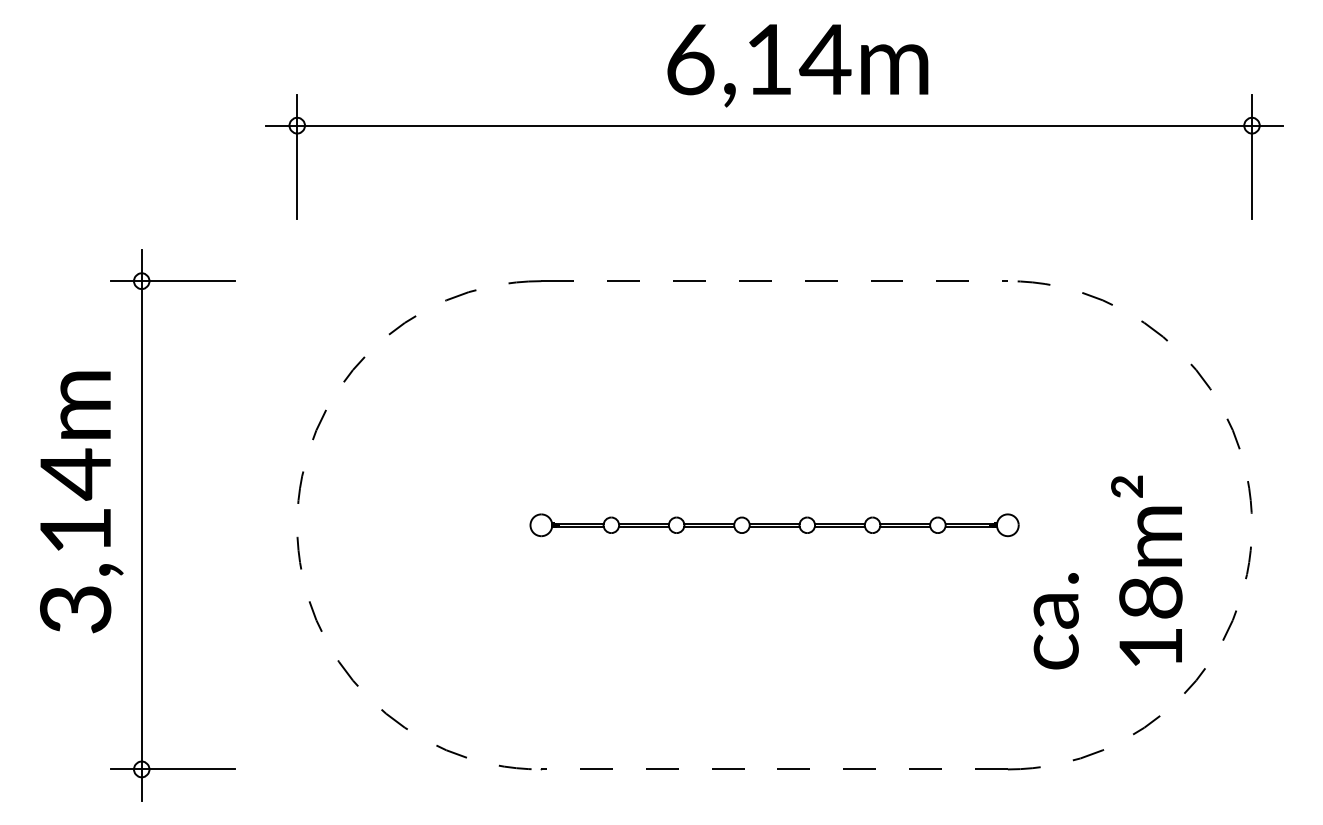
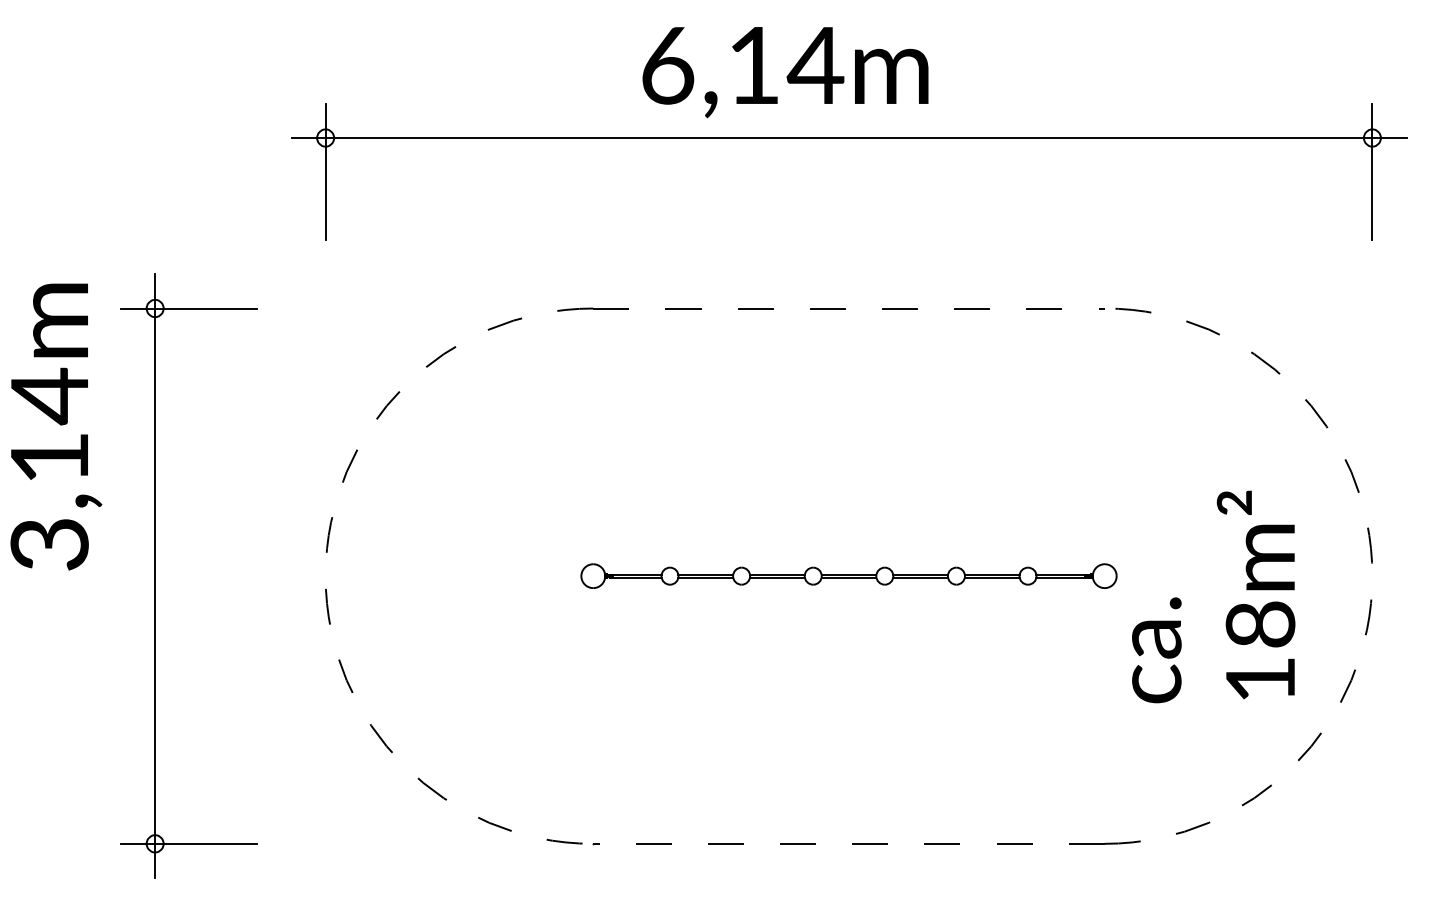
text: (797, 65) -> (785, 72), moved
text: (81, 501) -> (56, 426), moved
text: (1107, 572) -> (1213, 596), moved

